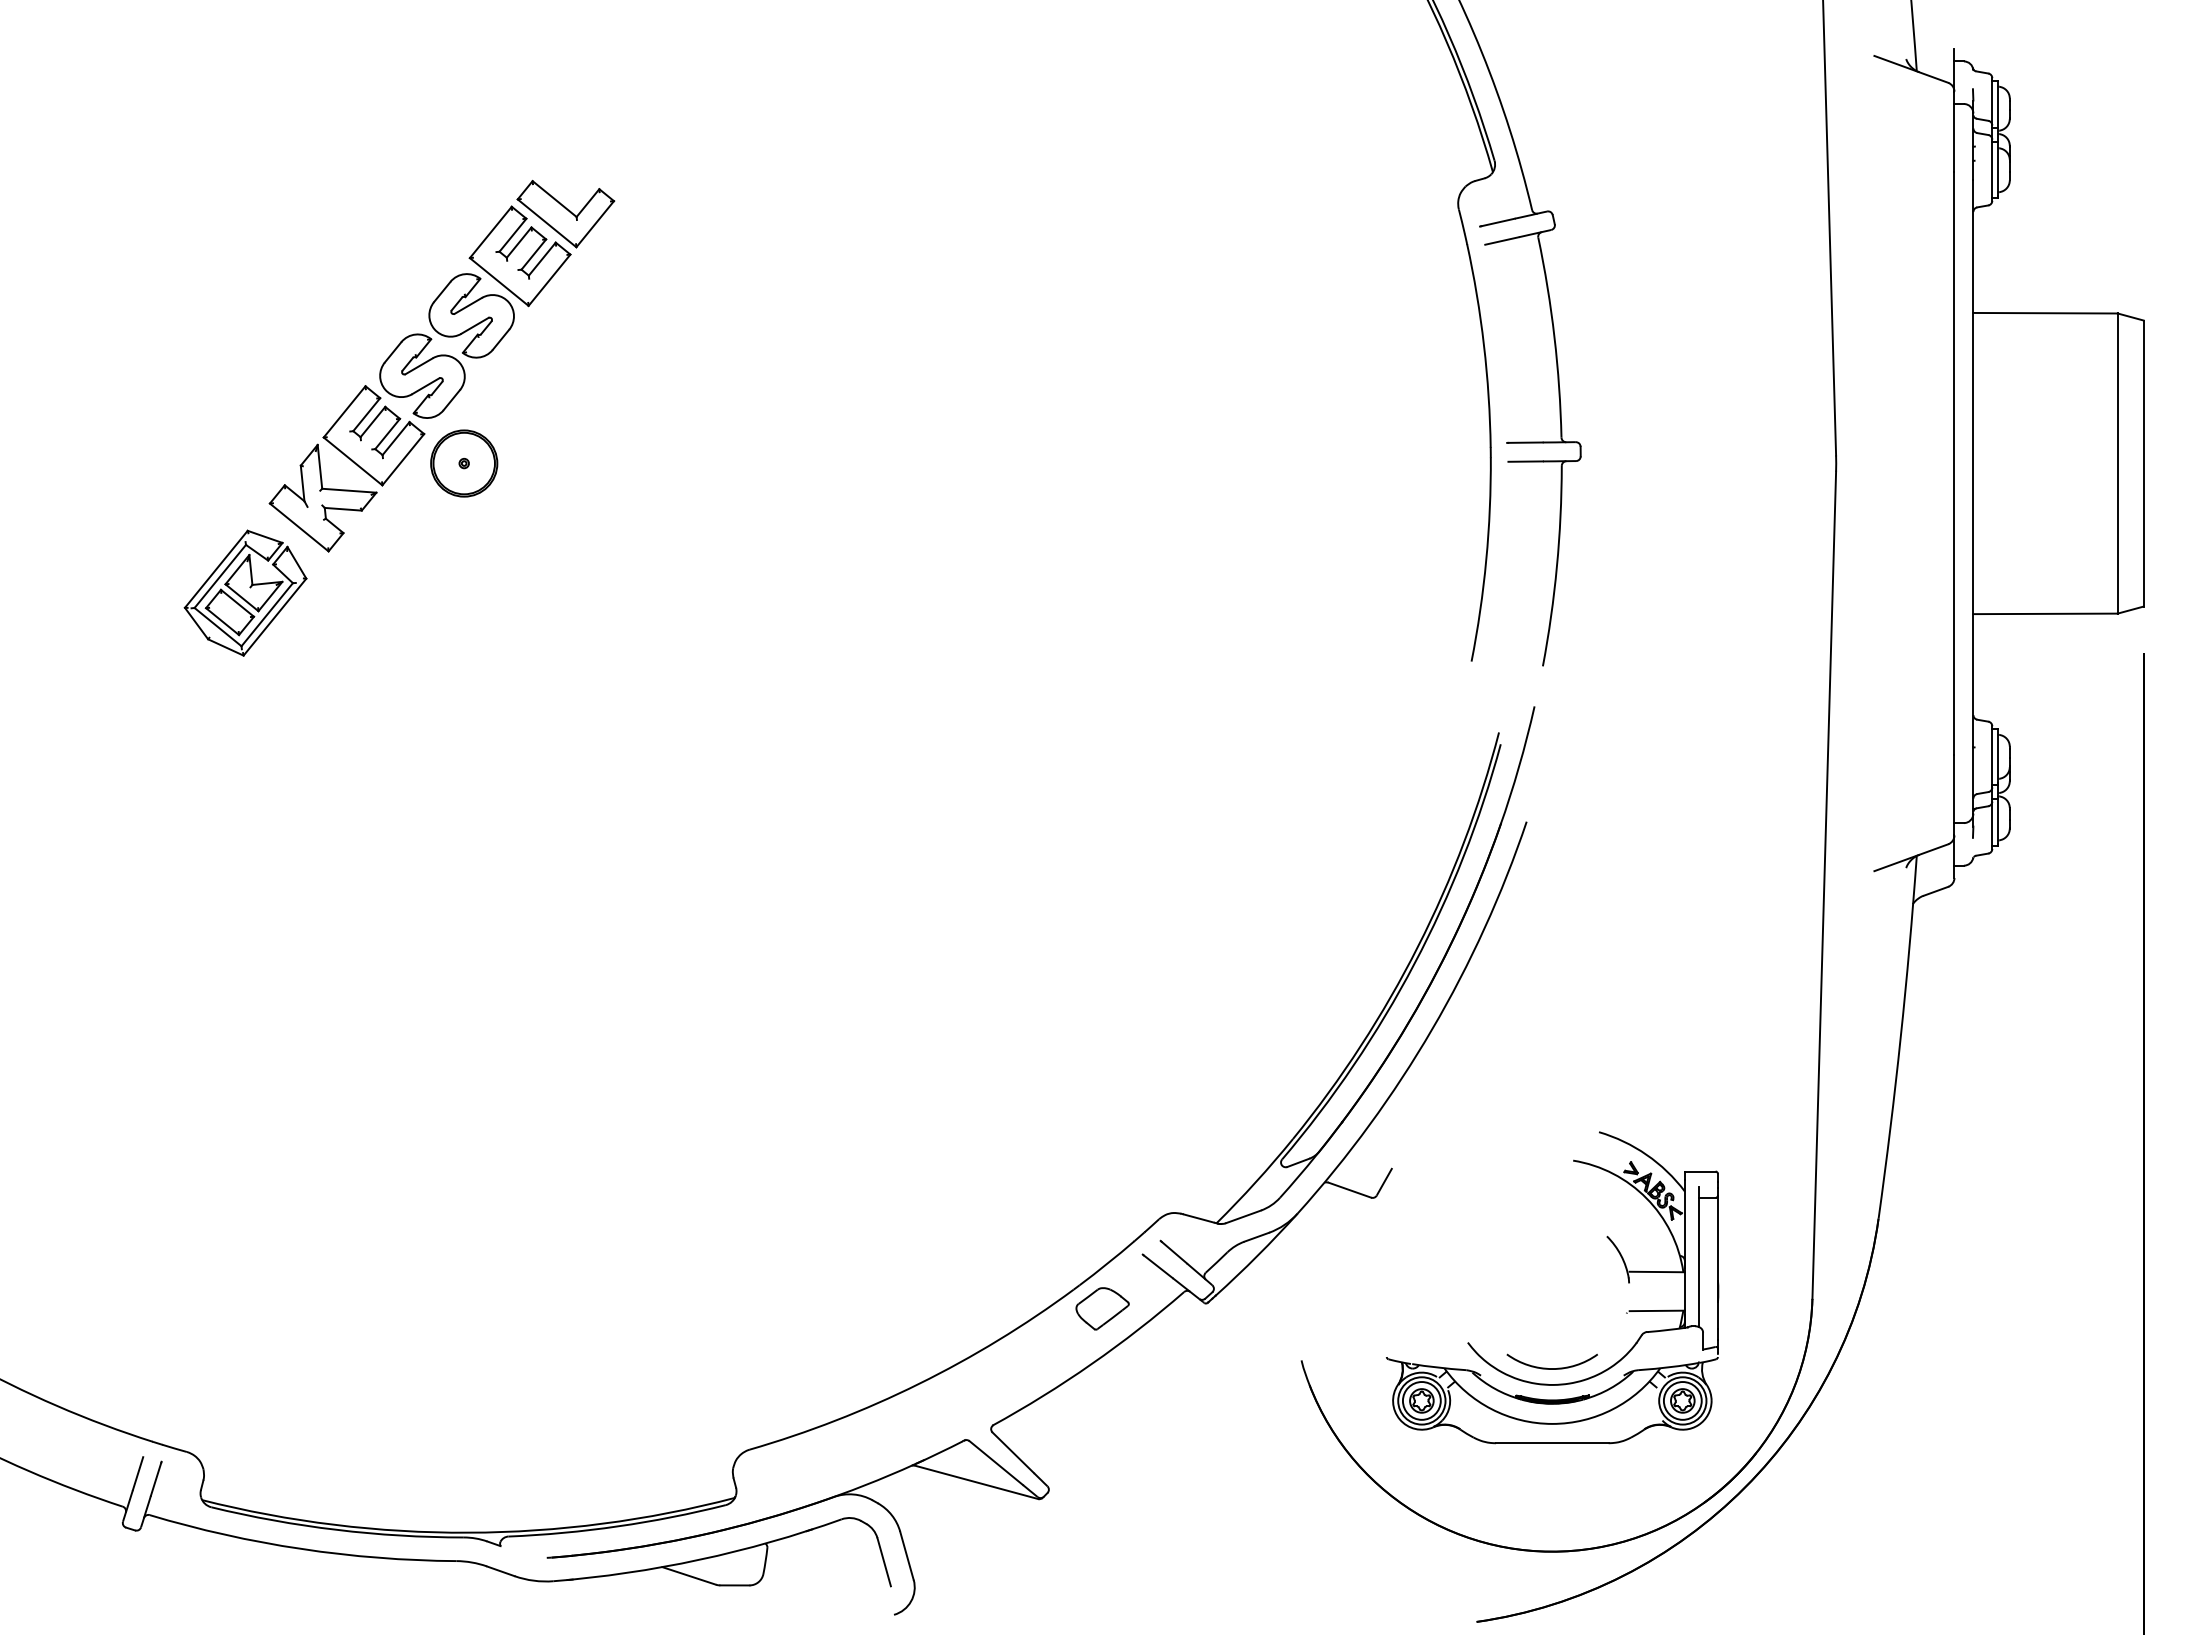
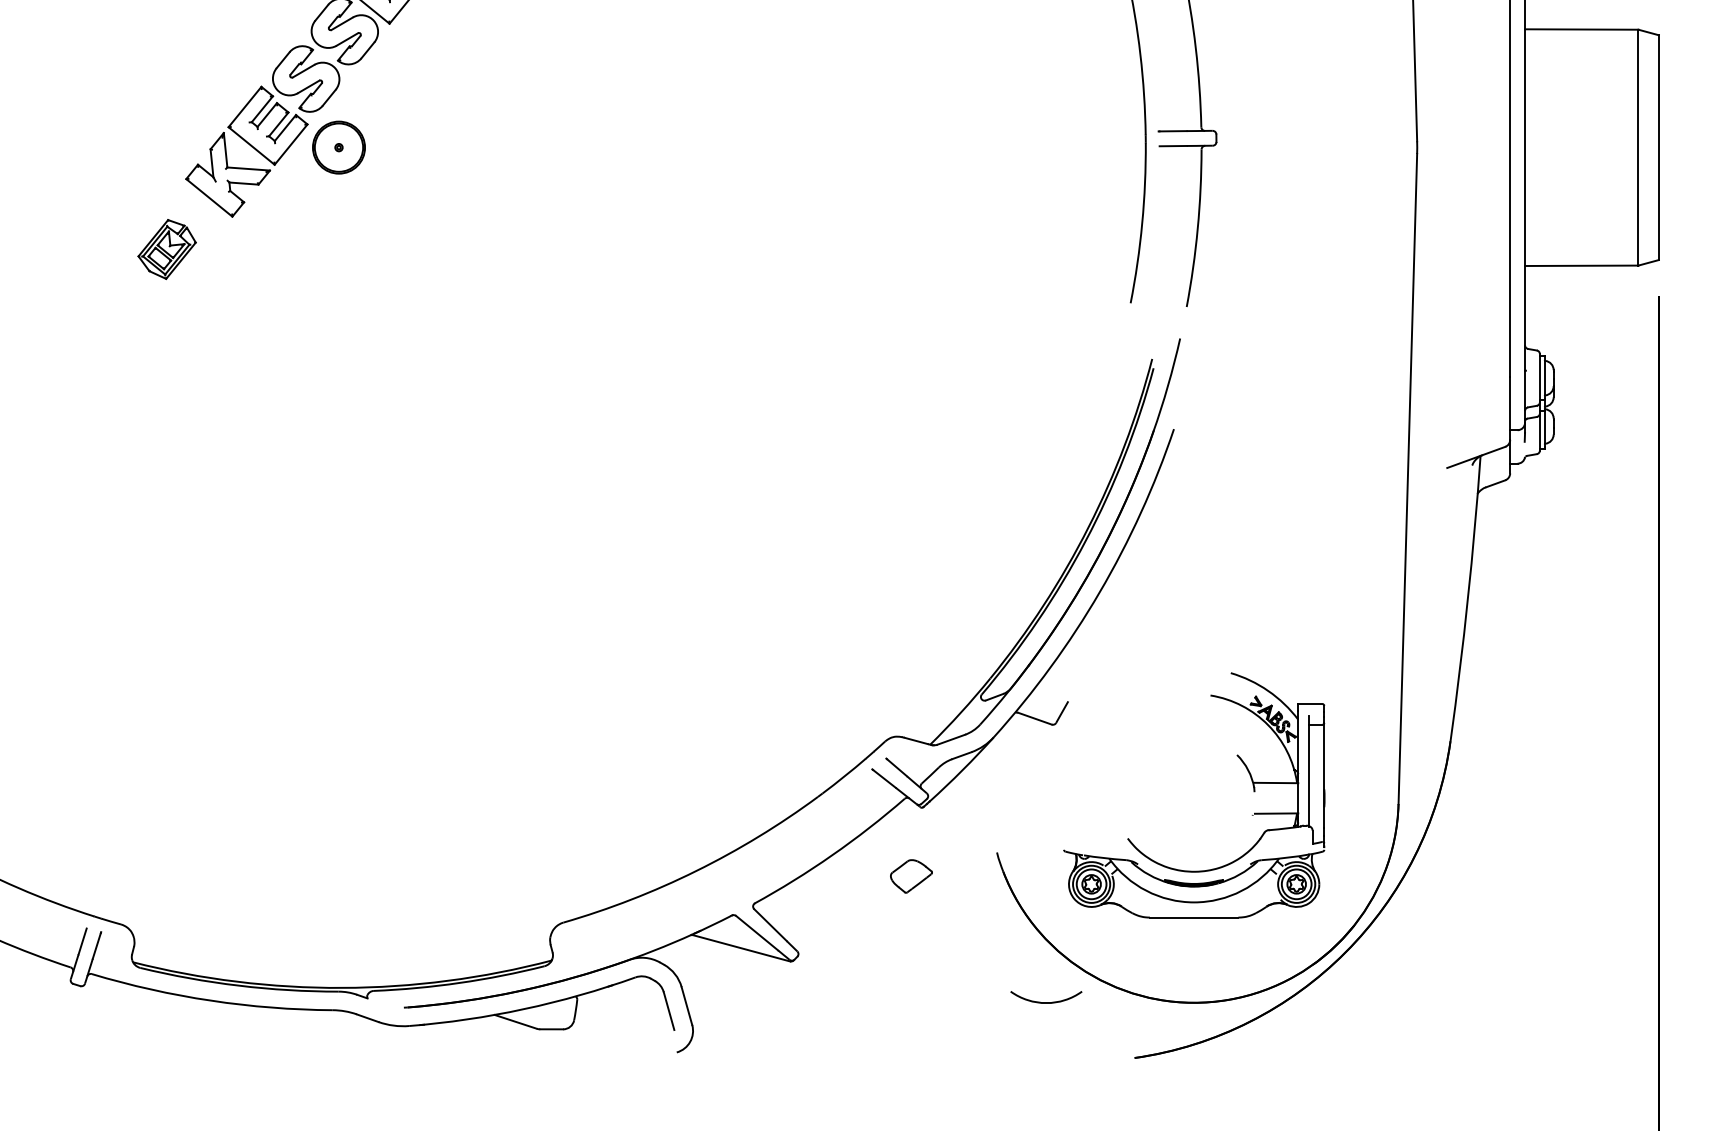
part: (245, 592) -> (167, 248), size x0.6
part: (1102, 1308) -> (911, 876), moved
arc: (1551, 1368) -> (1045, 1002), moved

